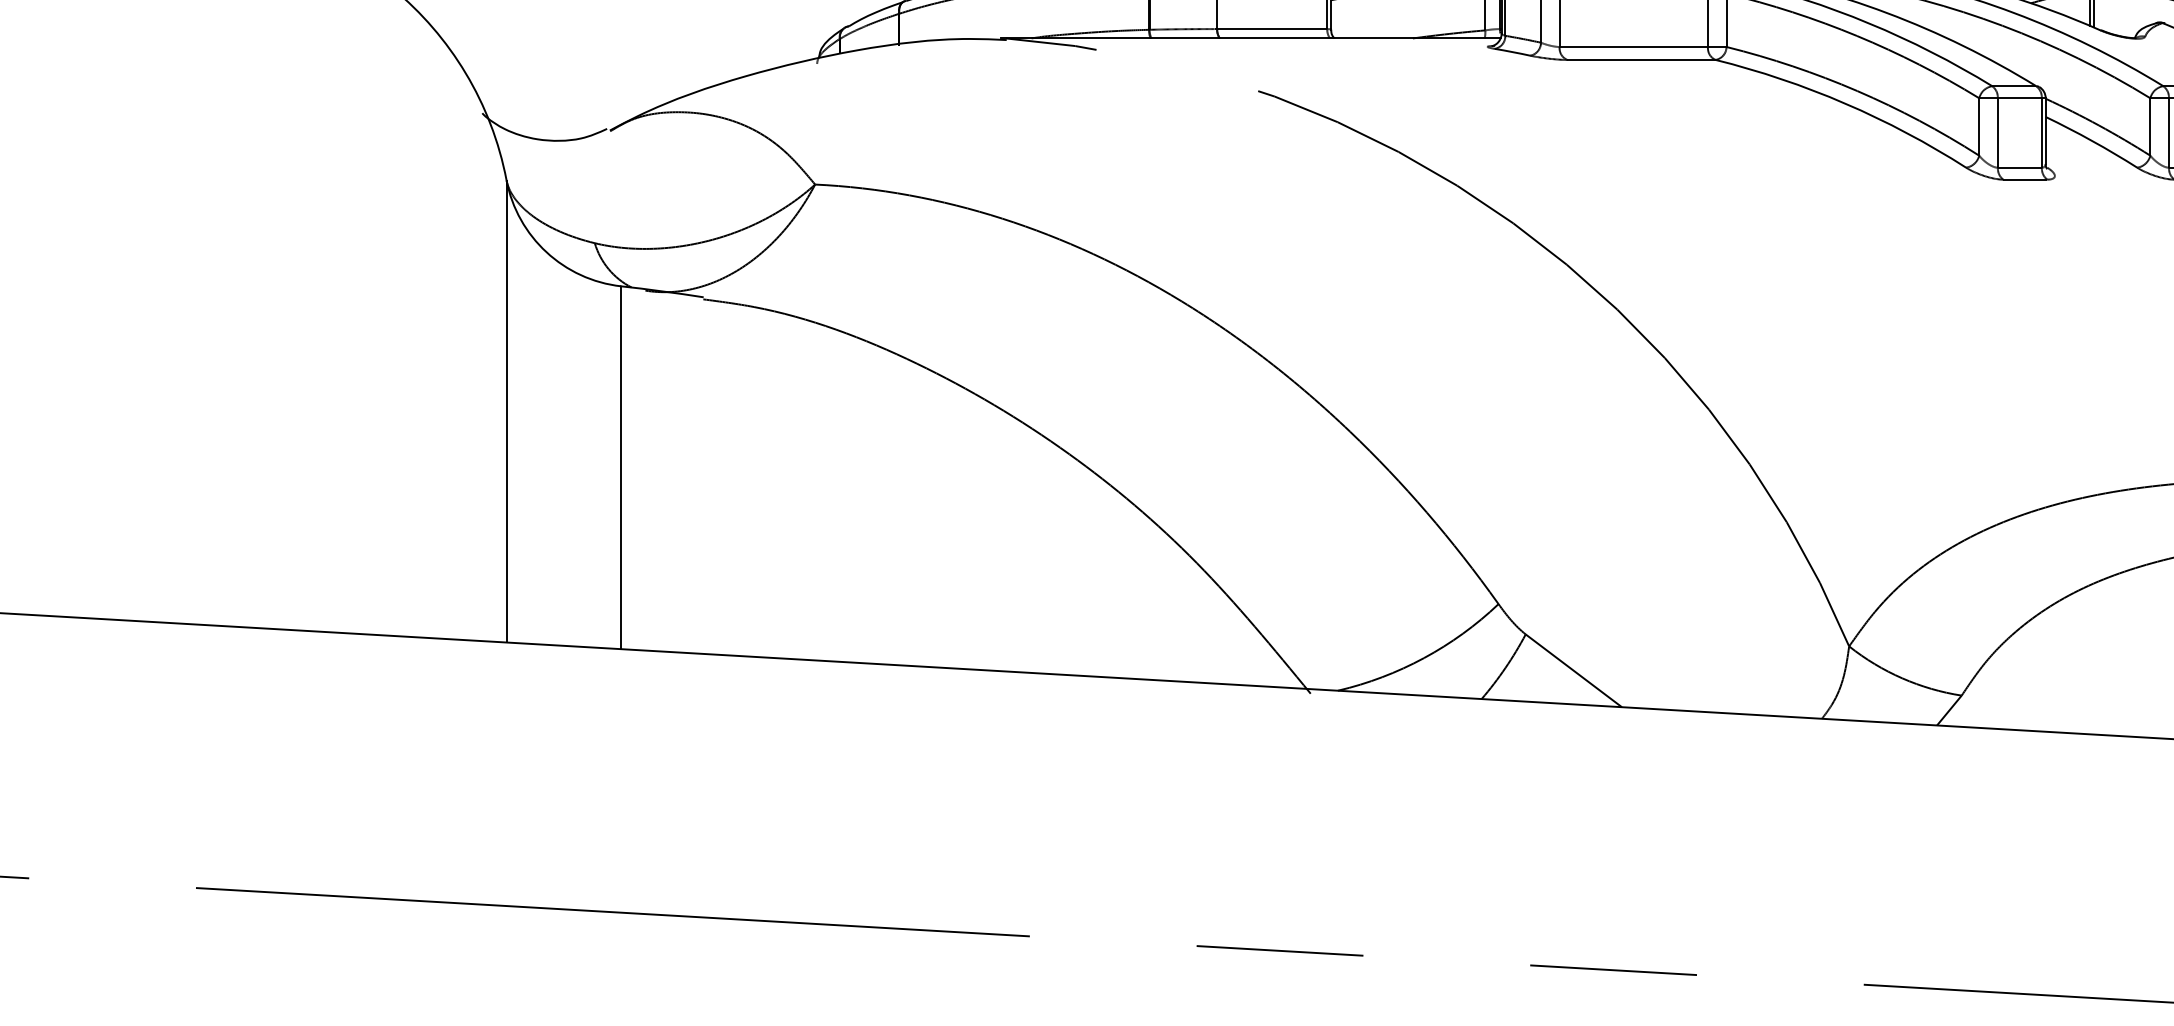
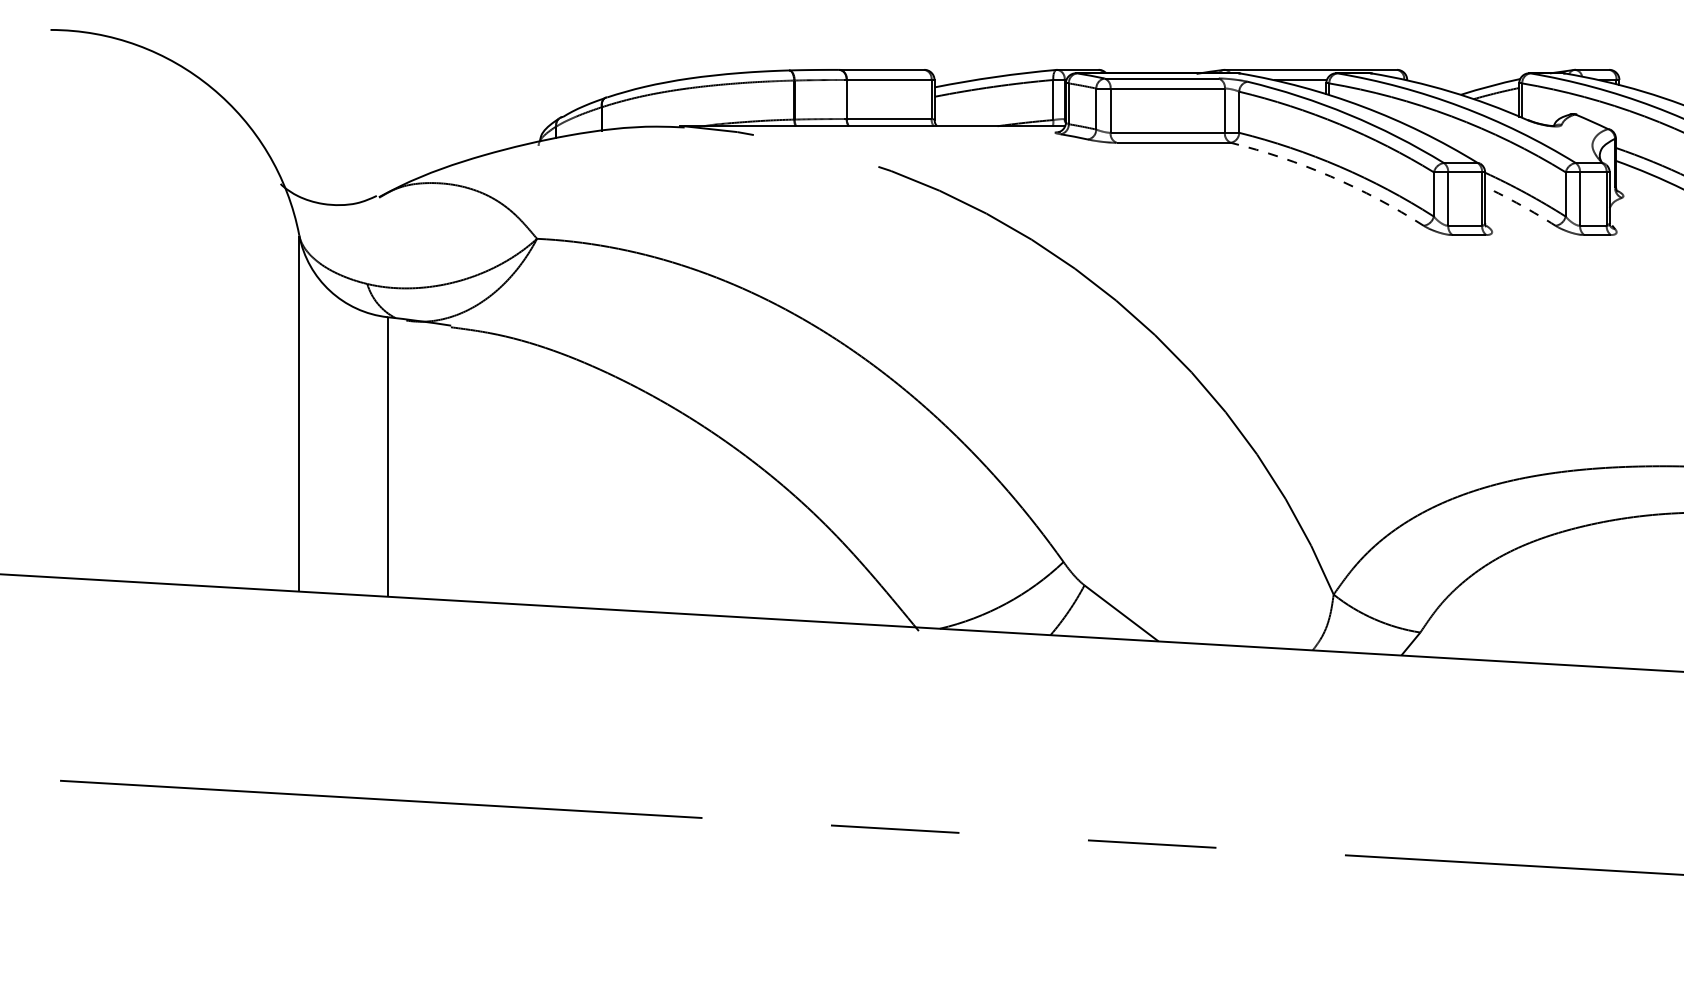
arc: (1845, 103) -> (1330, 176), solid -> dashed
arc: (2091, 141) -> (1520, 205), solid -> dashed

